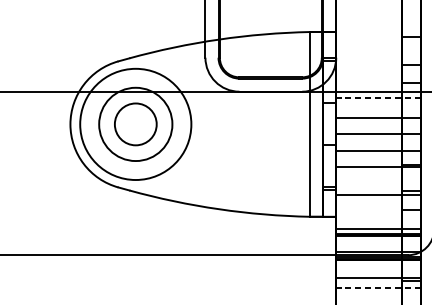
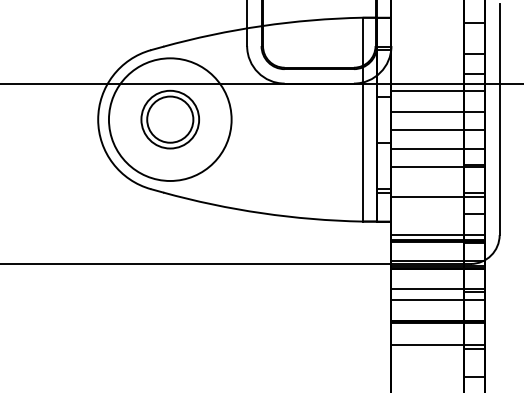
line: (378, 97) -> (438, 90), dashed -> solid
circle: (135, 124) -> (170, 119), size x0.71
line: (378, 288) -> (438, 300), dashed -> solid

